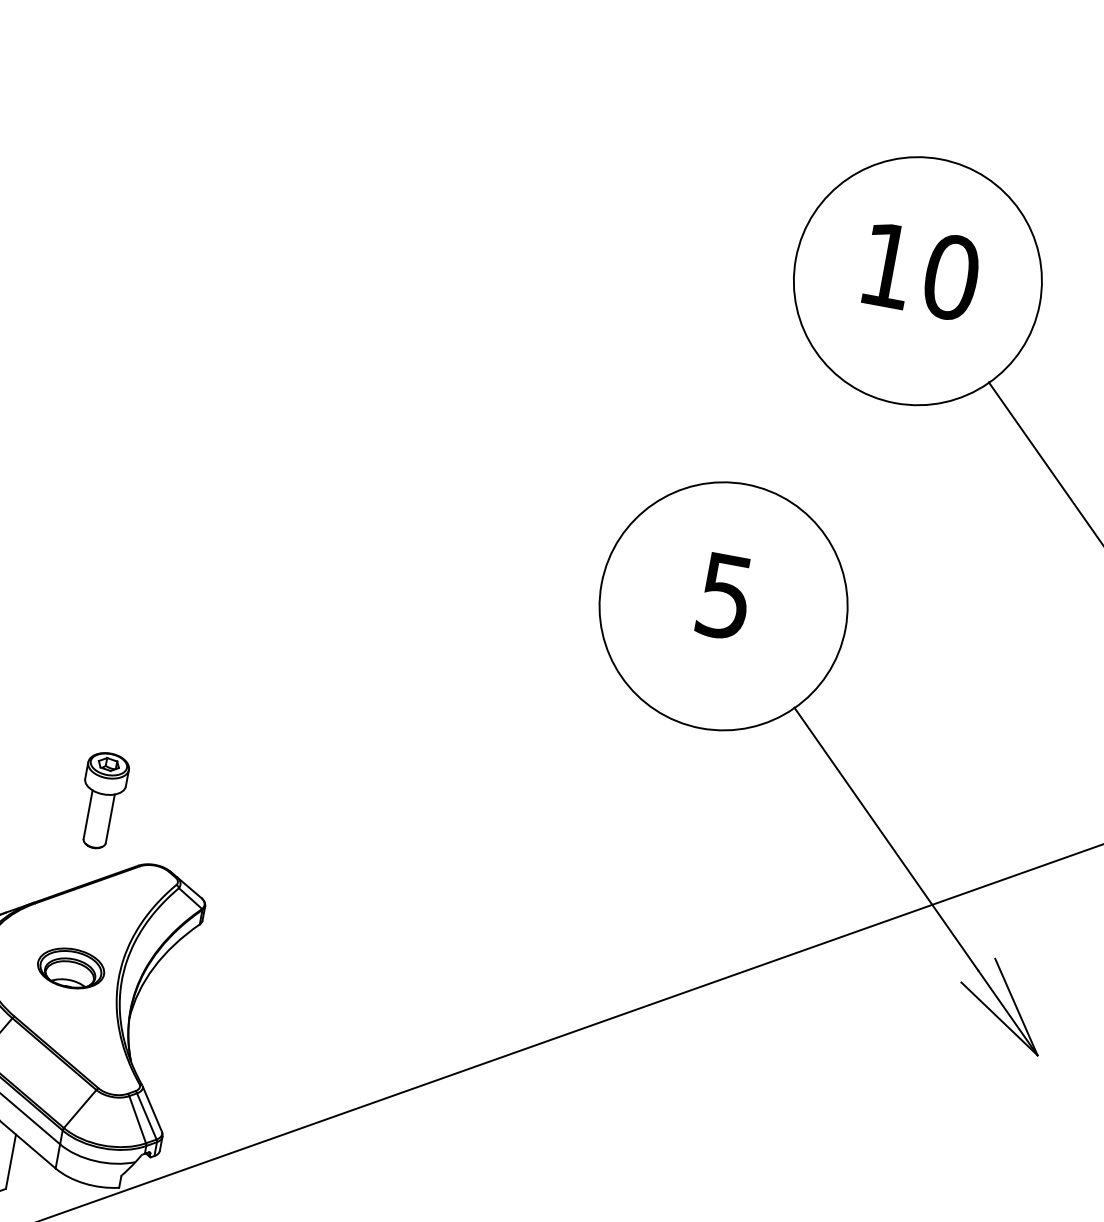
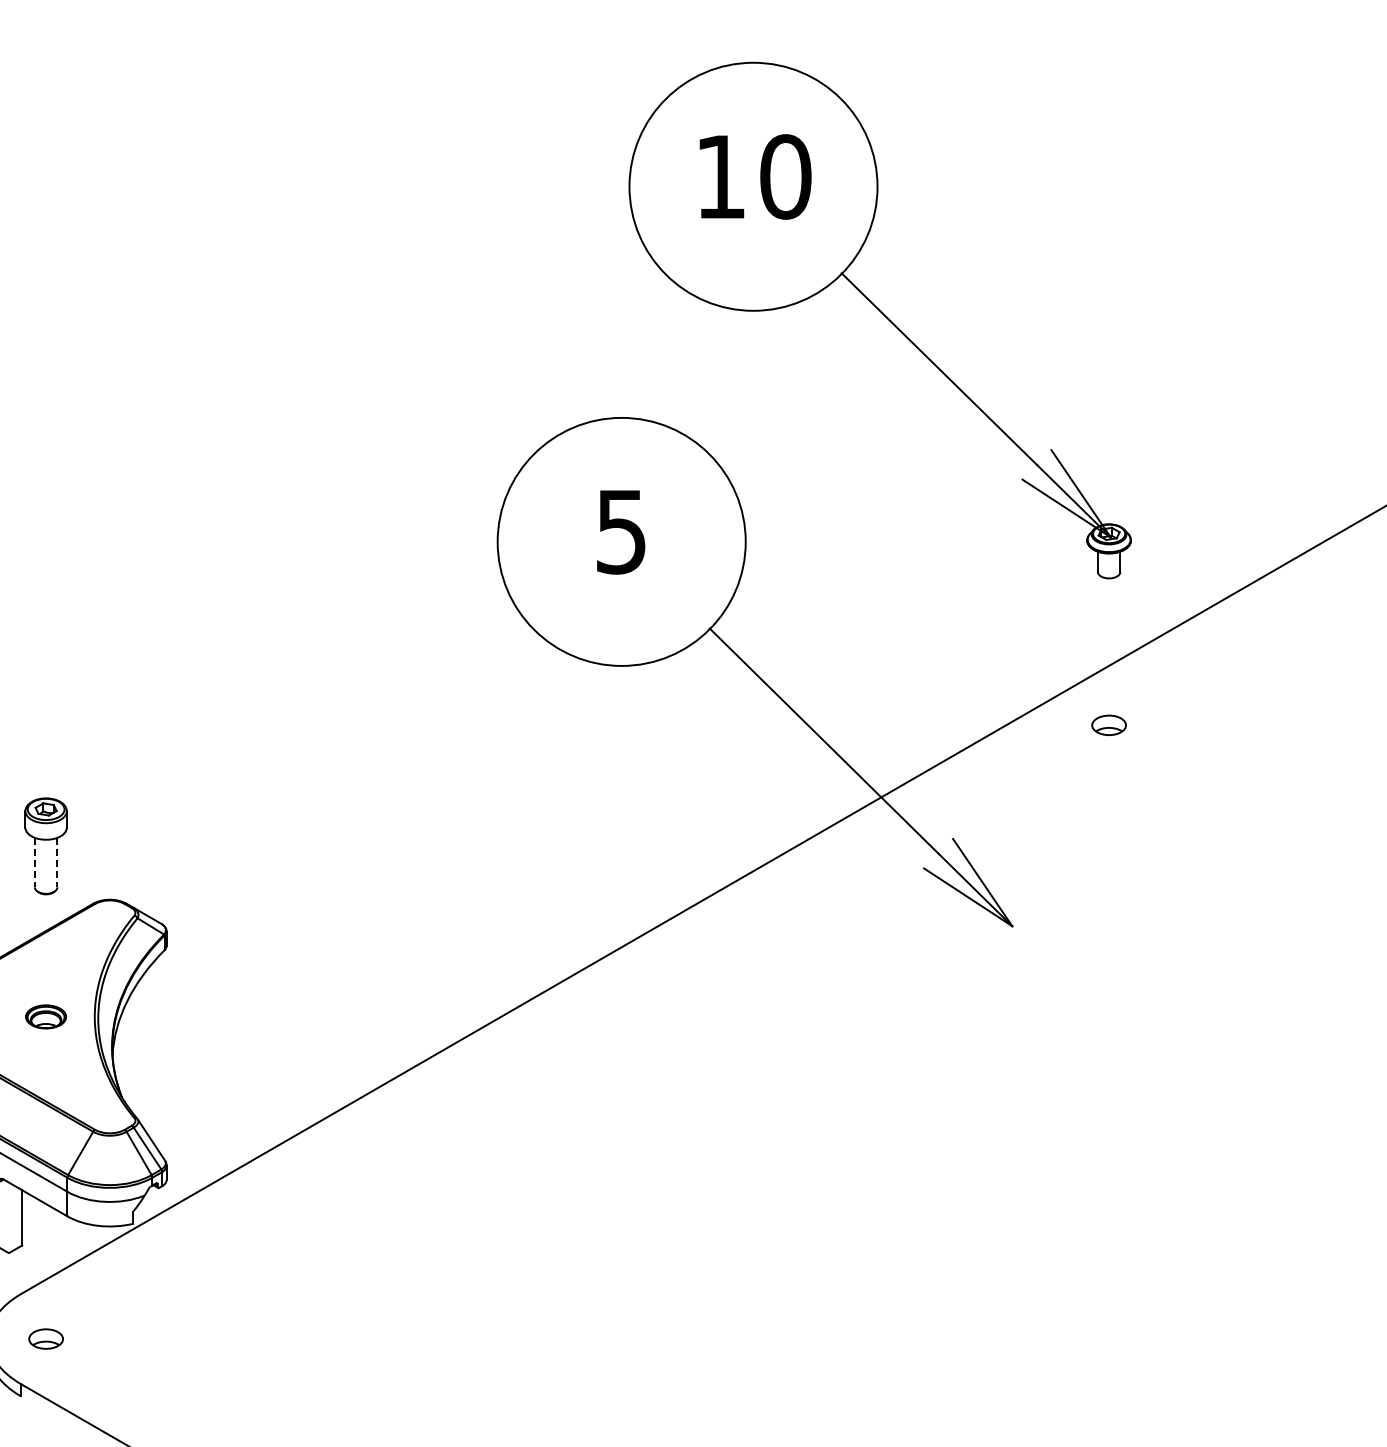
line: (87, 814) -> (34, 862), solid -> dashed
line: (110, 818) -> (57, 862), solid -> dashed
part: (70, 967) -> (45, 1016), size x0.6

